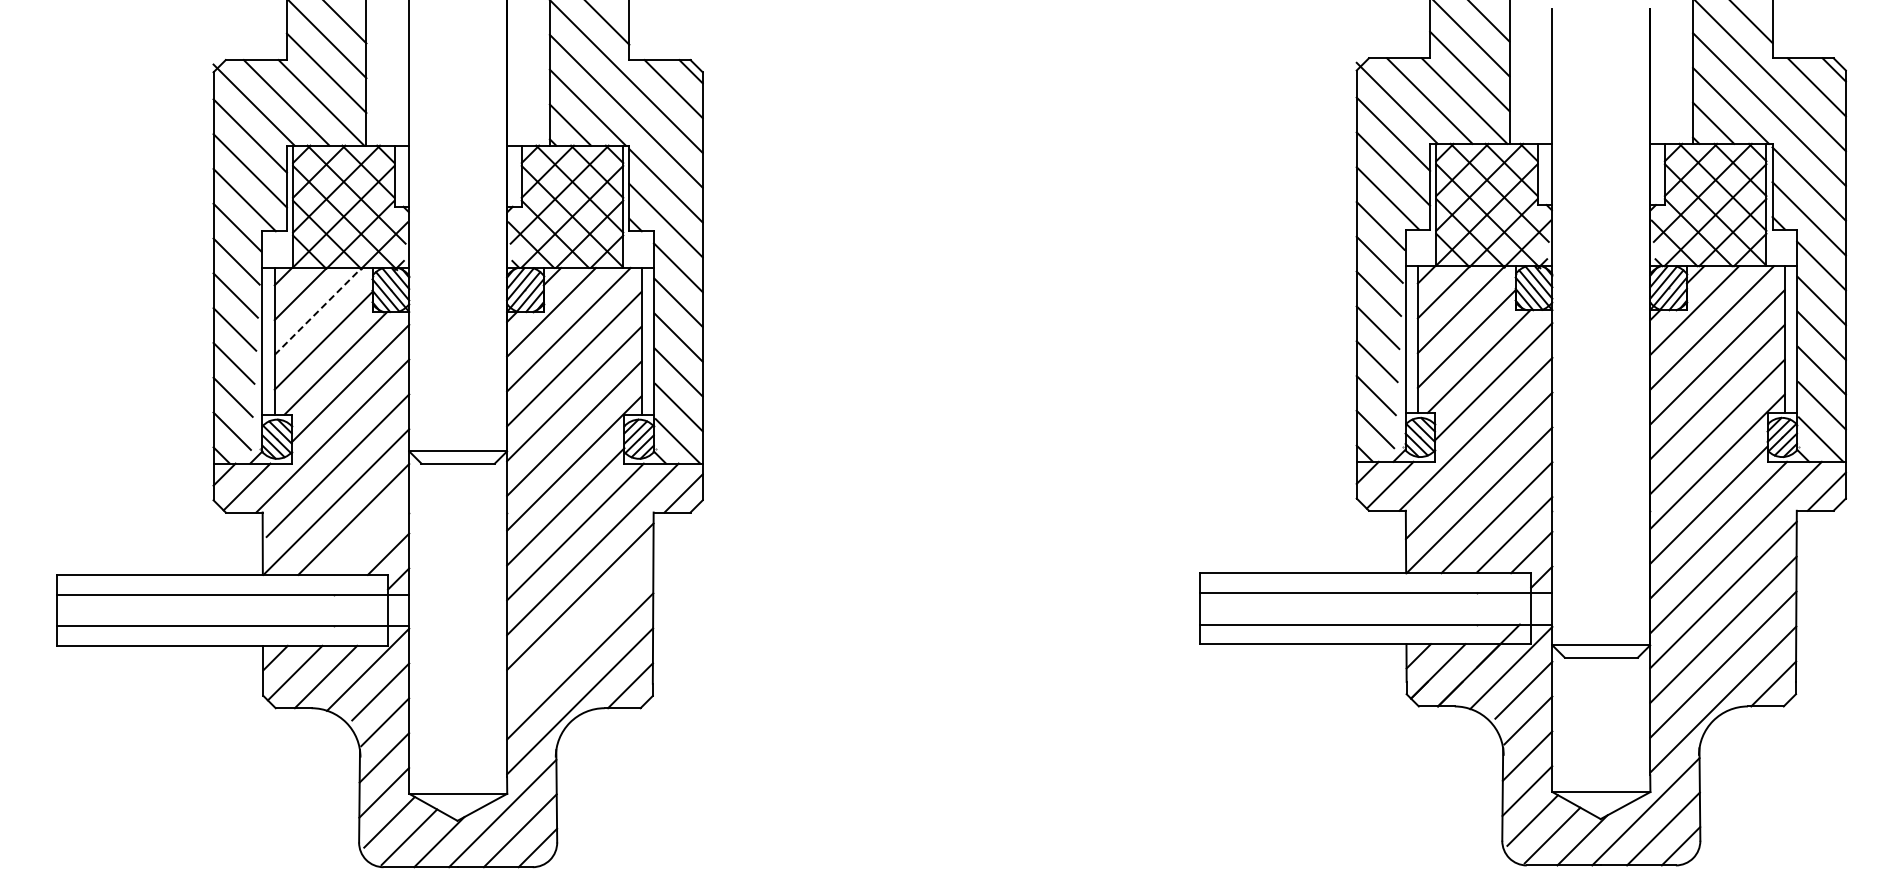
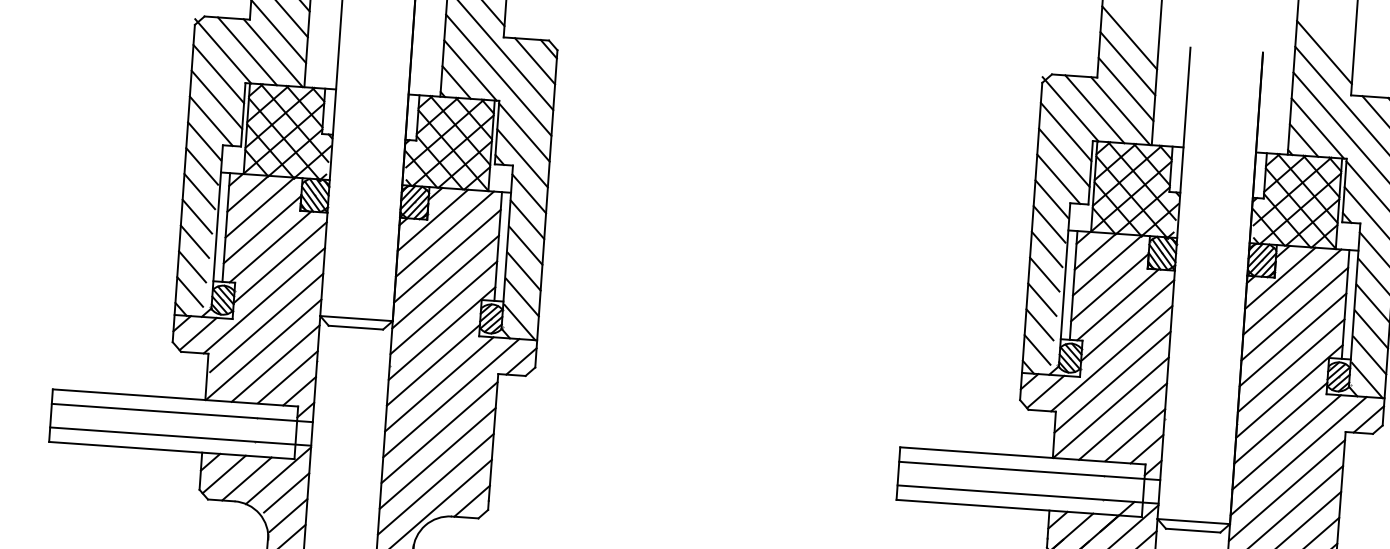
line: (318, 311) -> (260, 207), dashed -> solid
line: (371, 536) -> (287, 377), added
line: (580, 631) -> (437, 458), added

